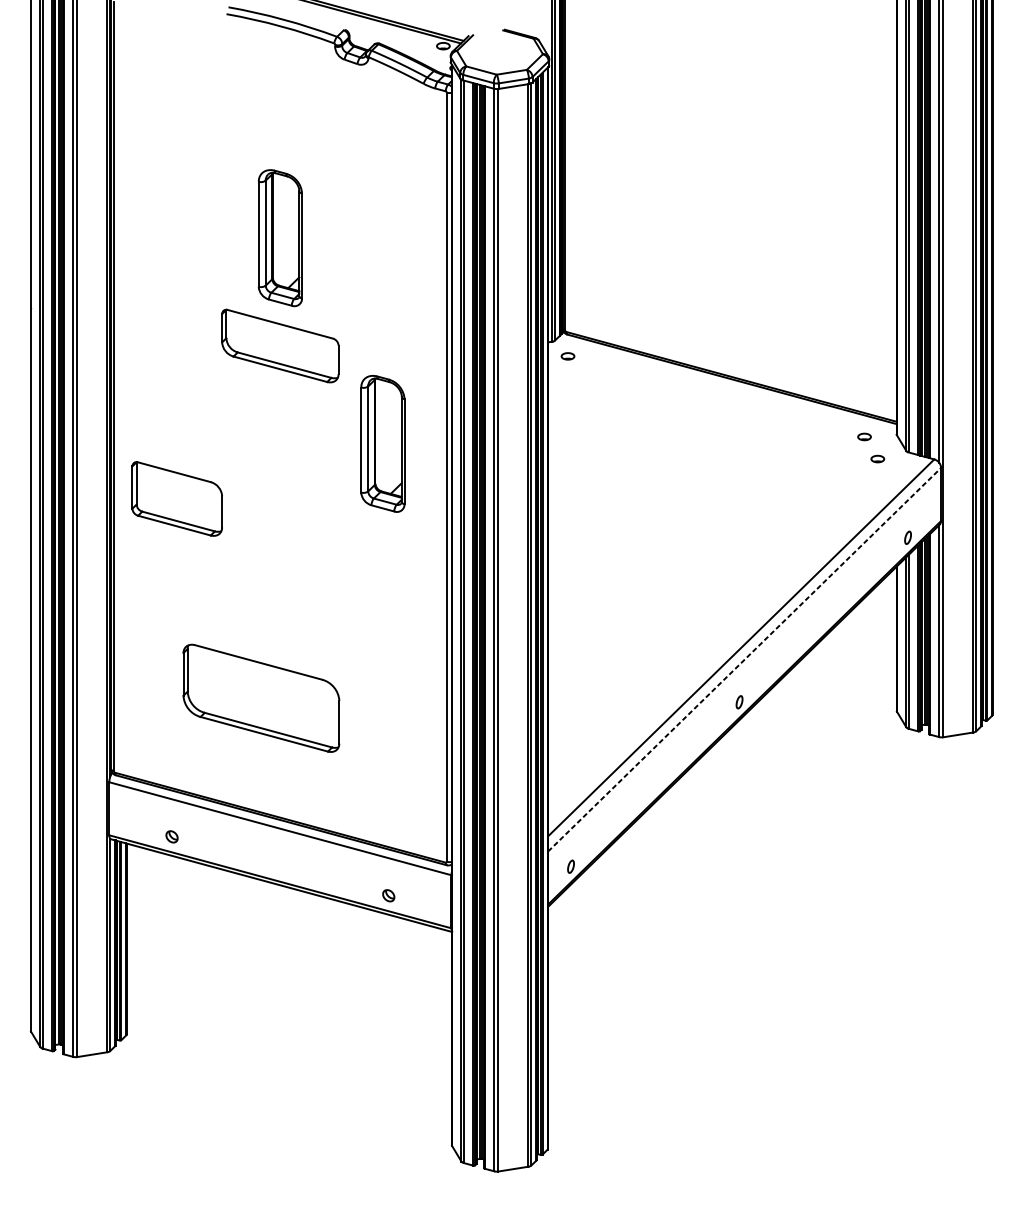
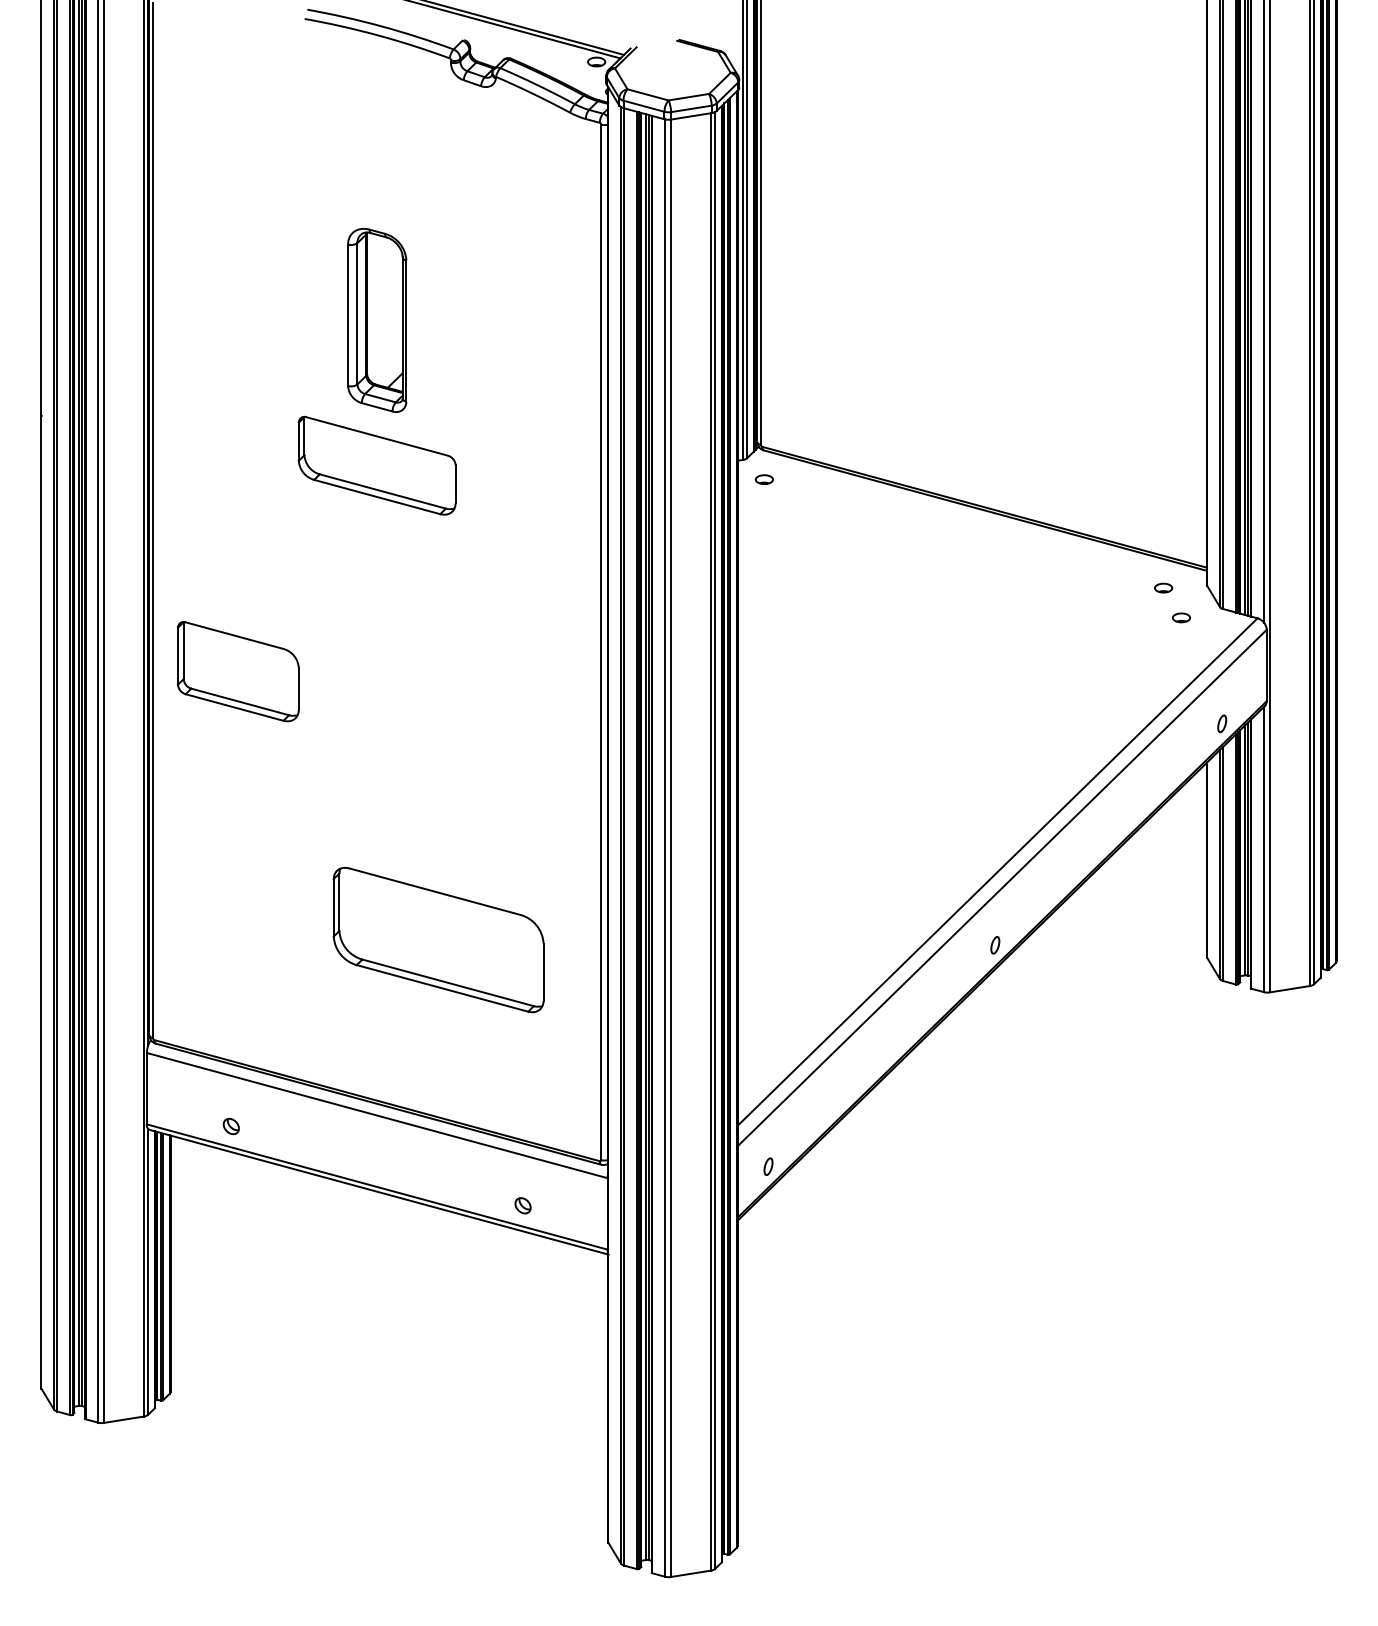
part: (383, 443) -> (515, 597), removed
line: (744, 660) -> (1002, 888), dashed -> solid
part: (261, 698) -> (438, 940), moved

